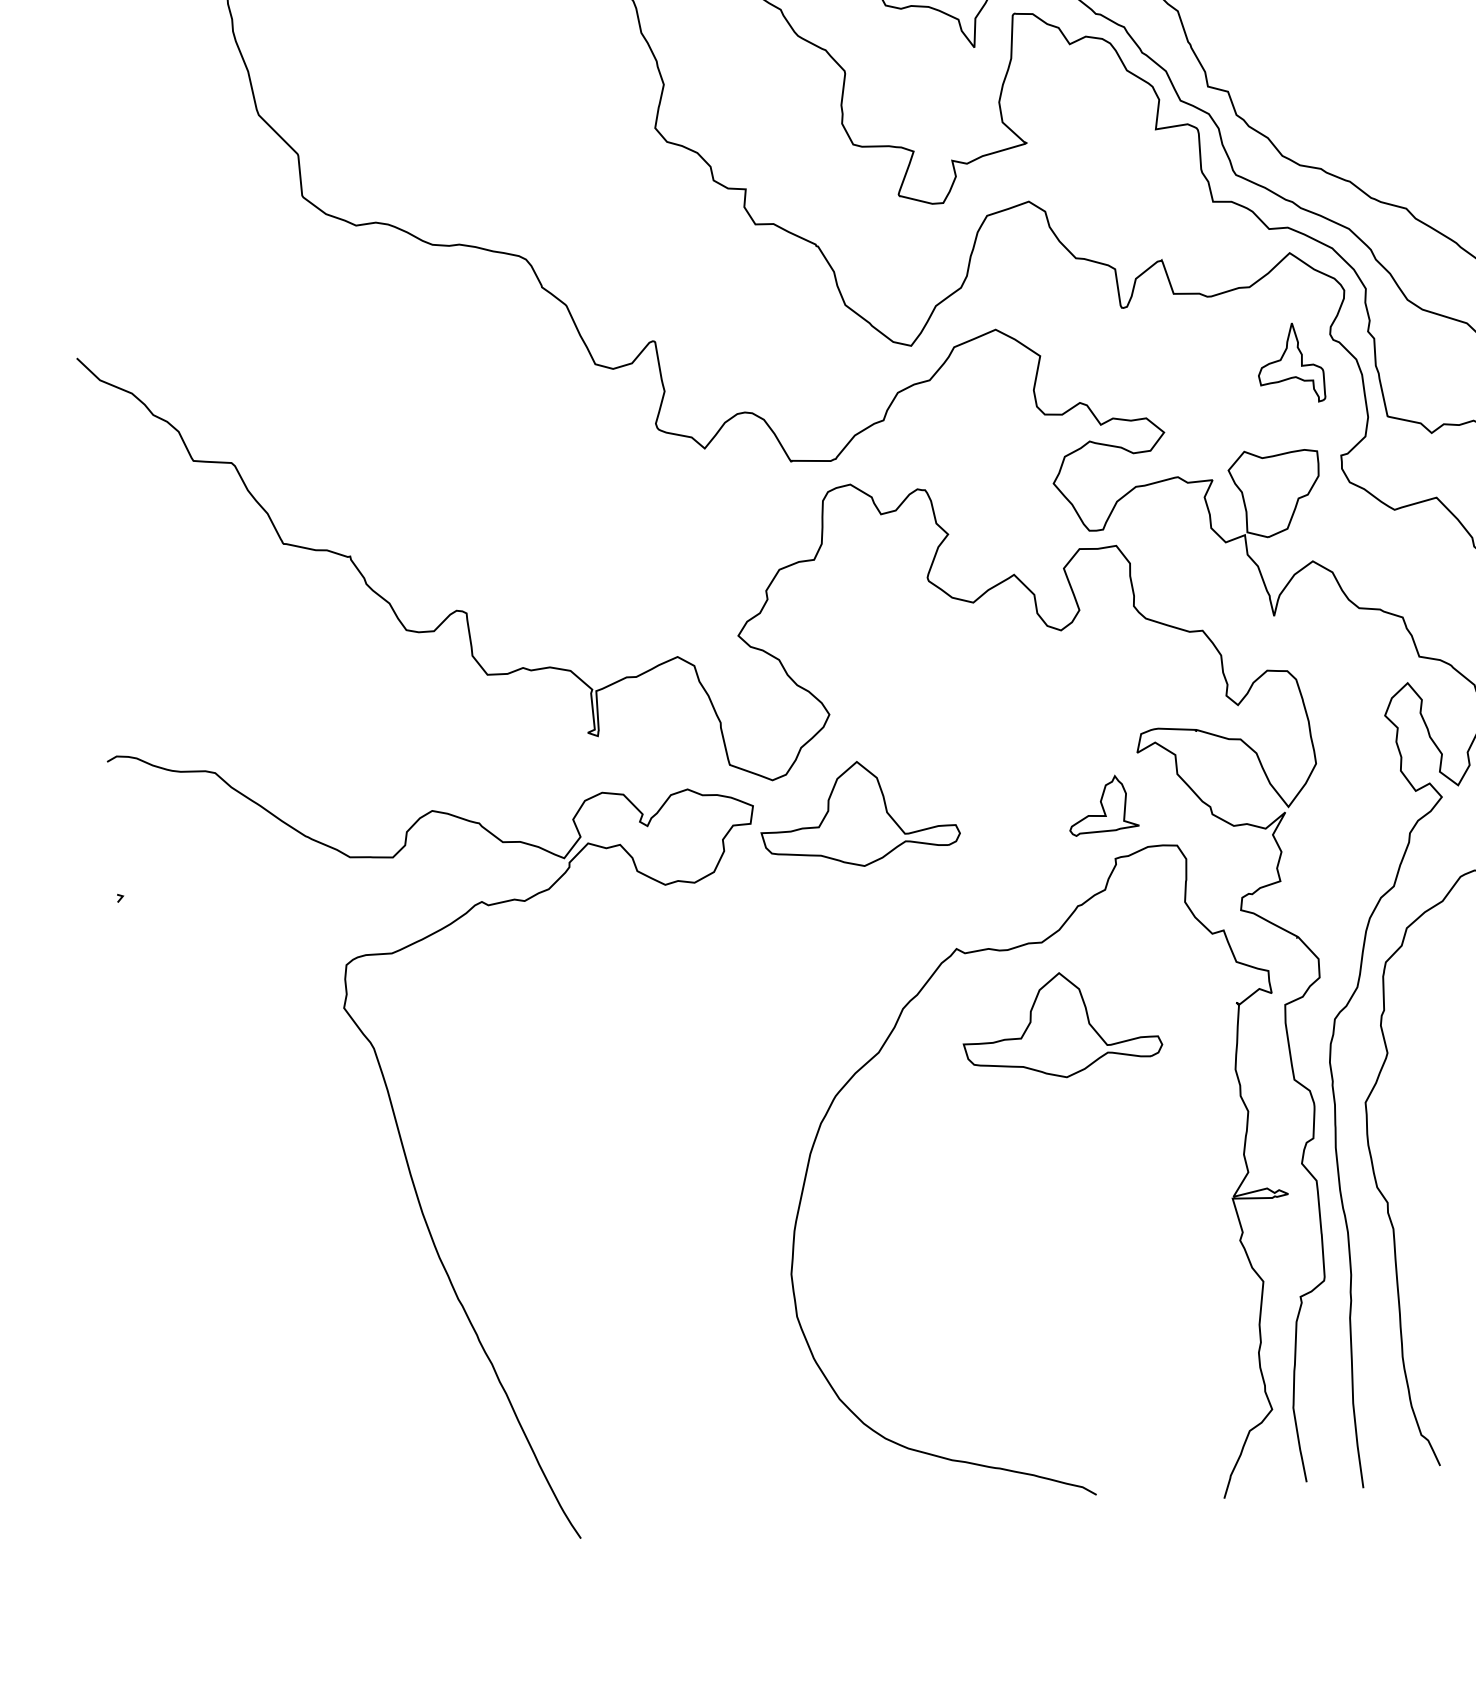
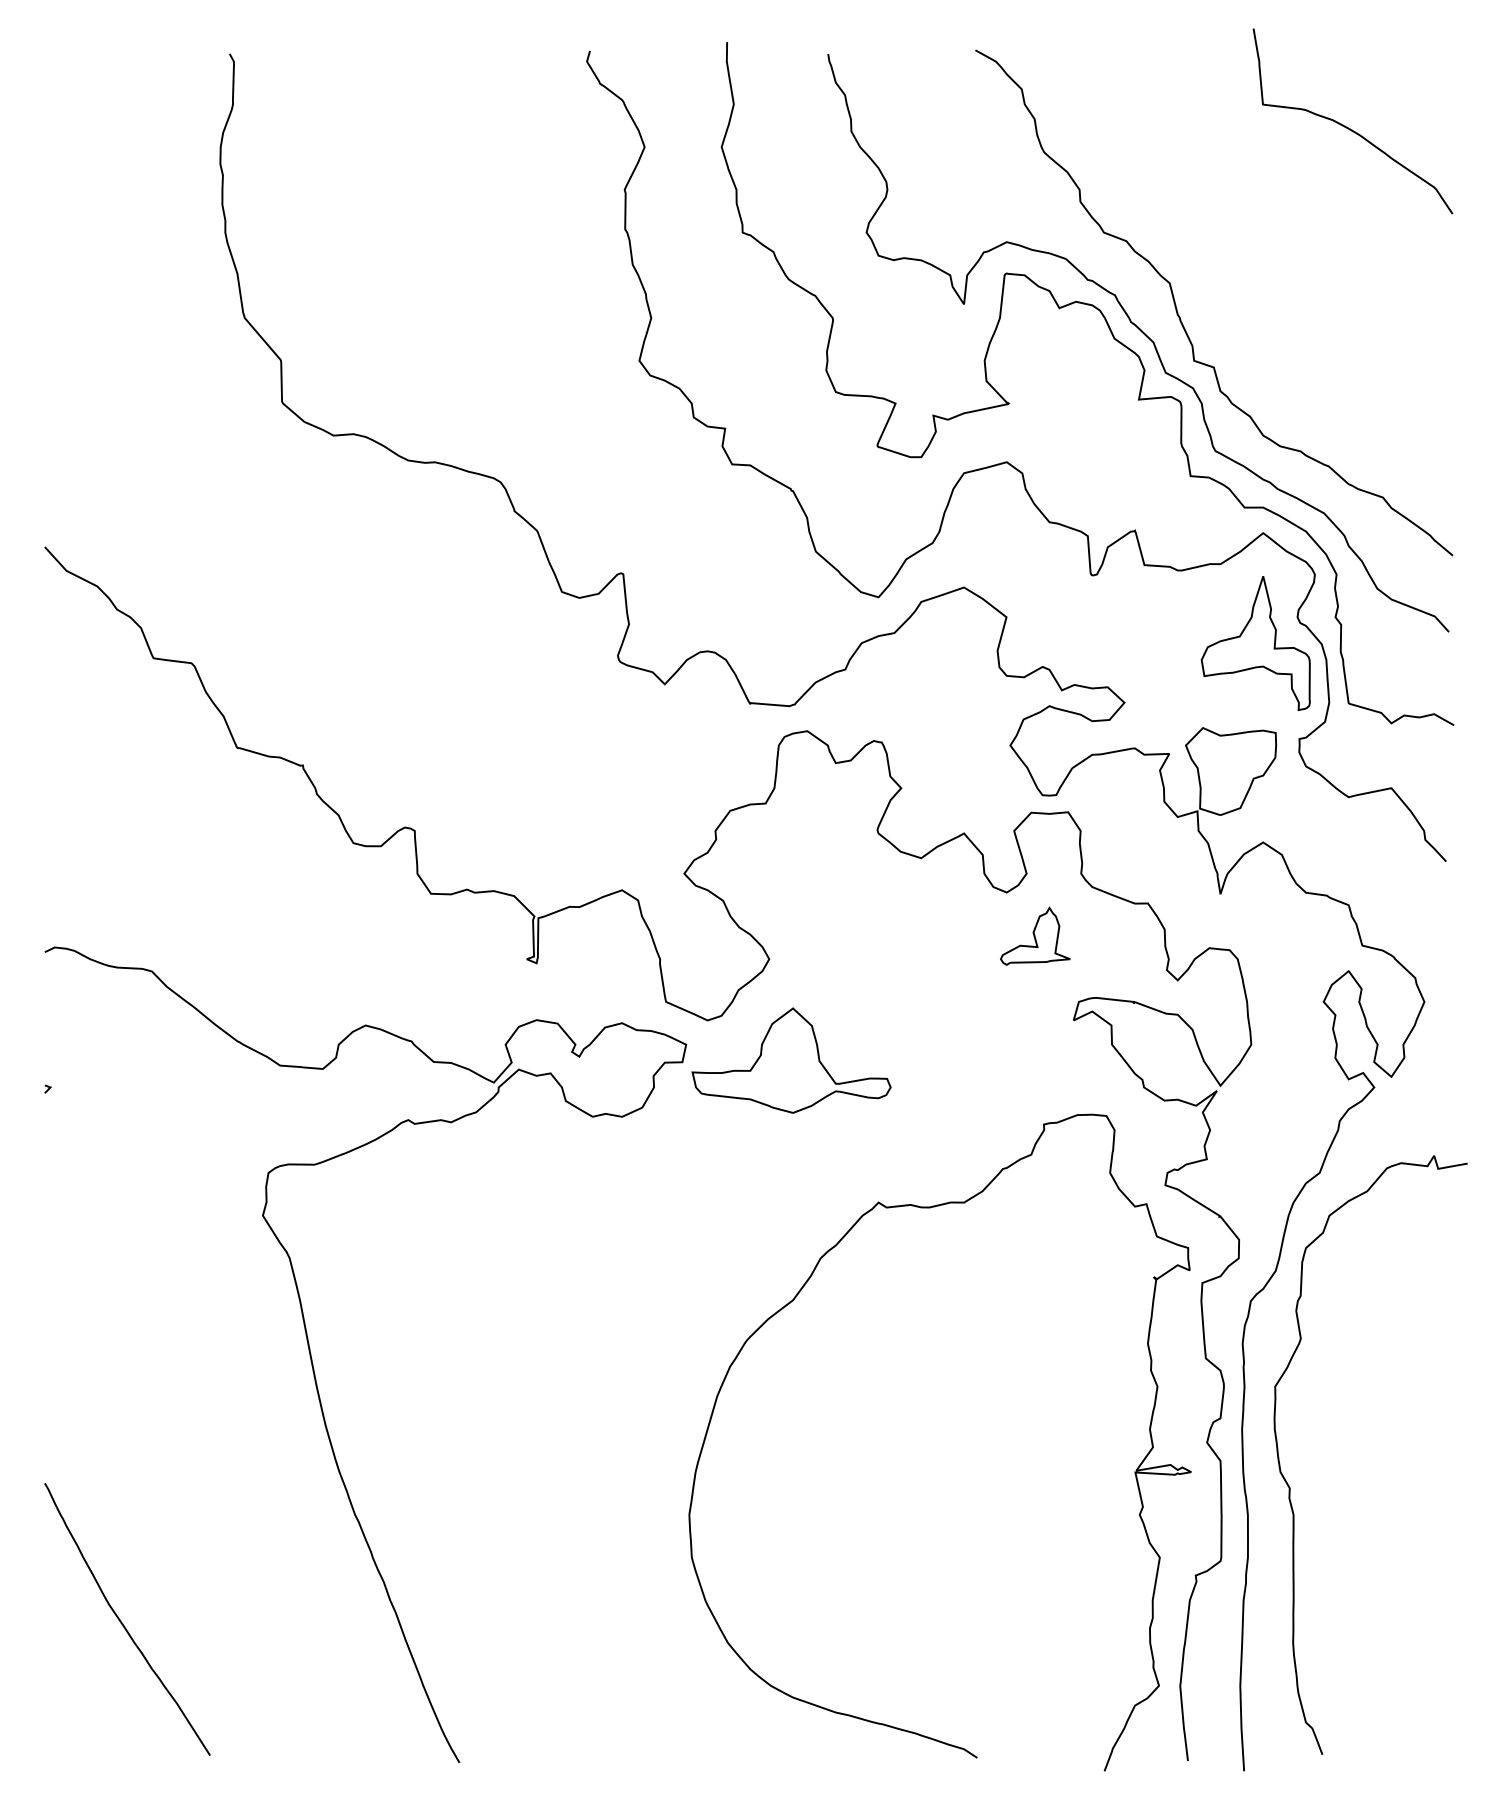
part: (1290, 363) -> (1255, 643), size x1.67
part: (1102, 804) -> (1035, 935), moved
part: (1061, 1025) -> (977, 1286), removed
curve: (235, 1424) -> (123, 1623), added

